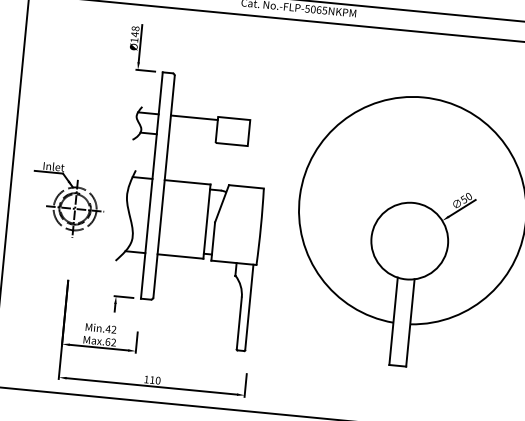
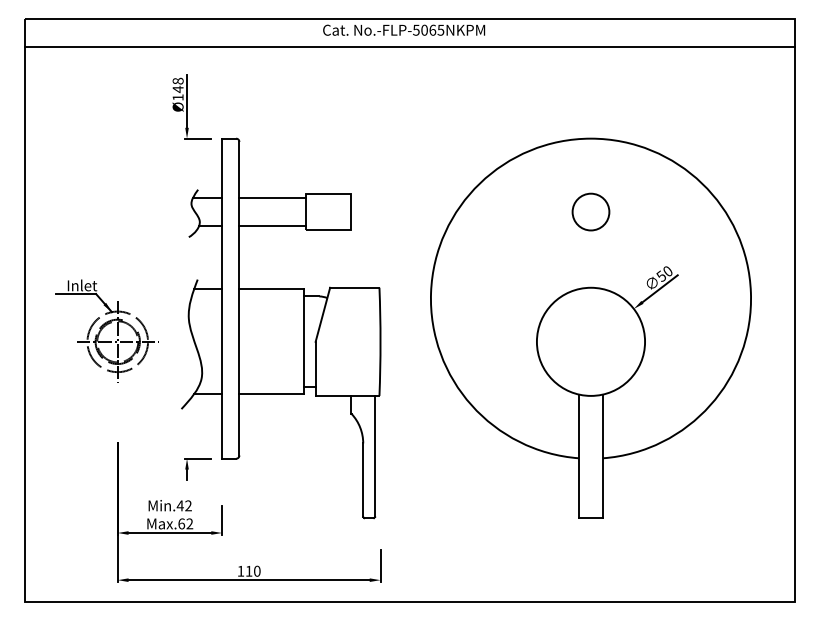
line: (192, 137) -> (272, 226), added
circle: (418, 148) -> (590, 211), added

